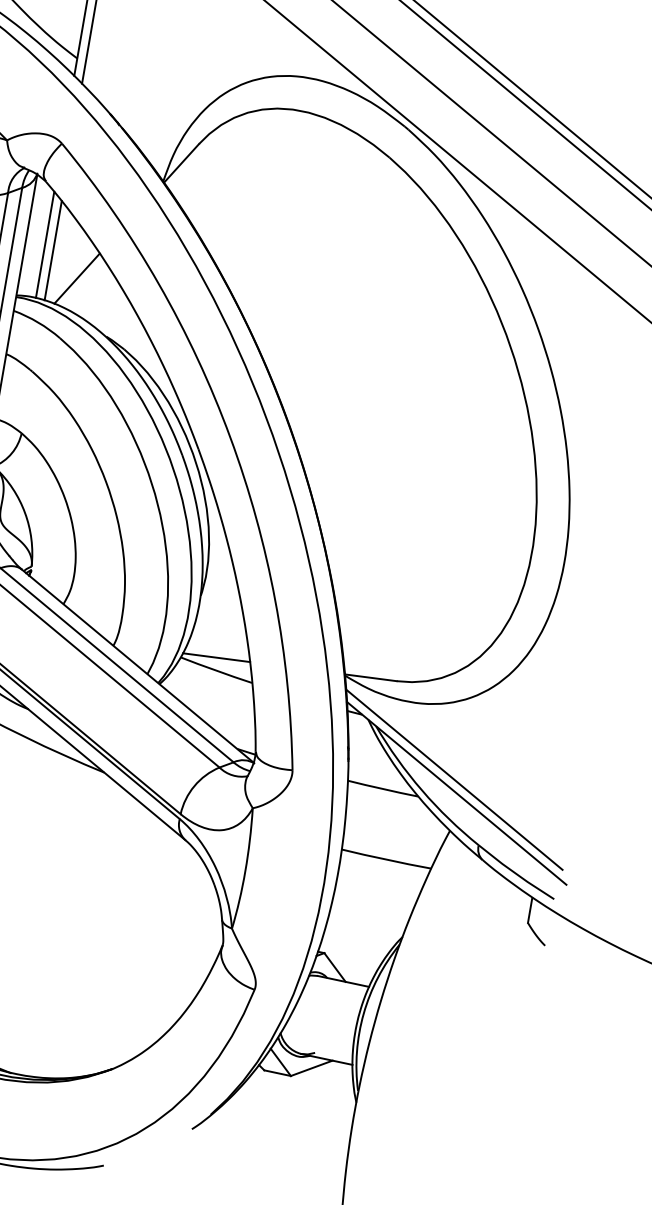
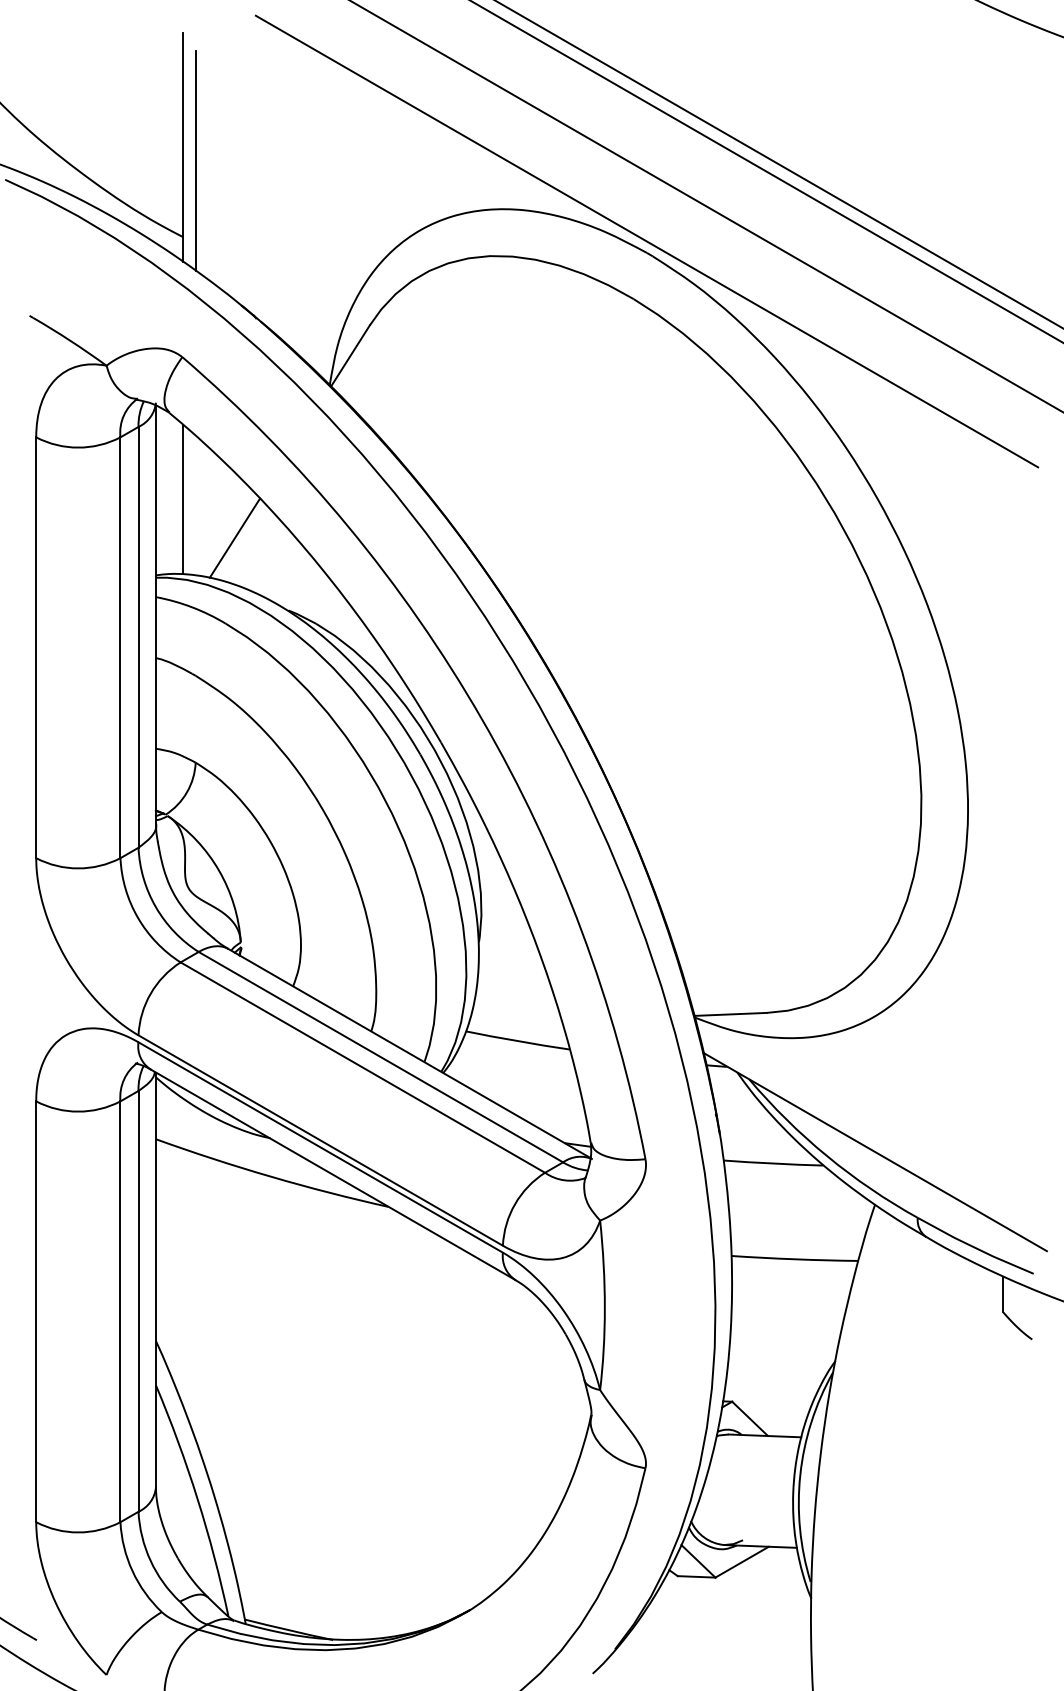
line: (53, 250) -> (195, 505), removed
line: (216, 657) -> (515, 1023), removed
line: (454, 779) -> (868, 1133), removed

